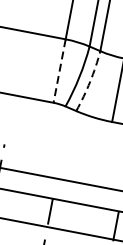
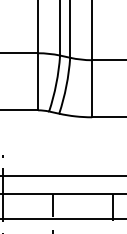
line: (60, 70) -> (38, 81), dashed -> solid
arc: (90, 82) -> (66, 86), dashed -> solid

